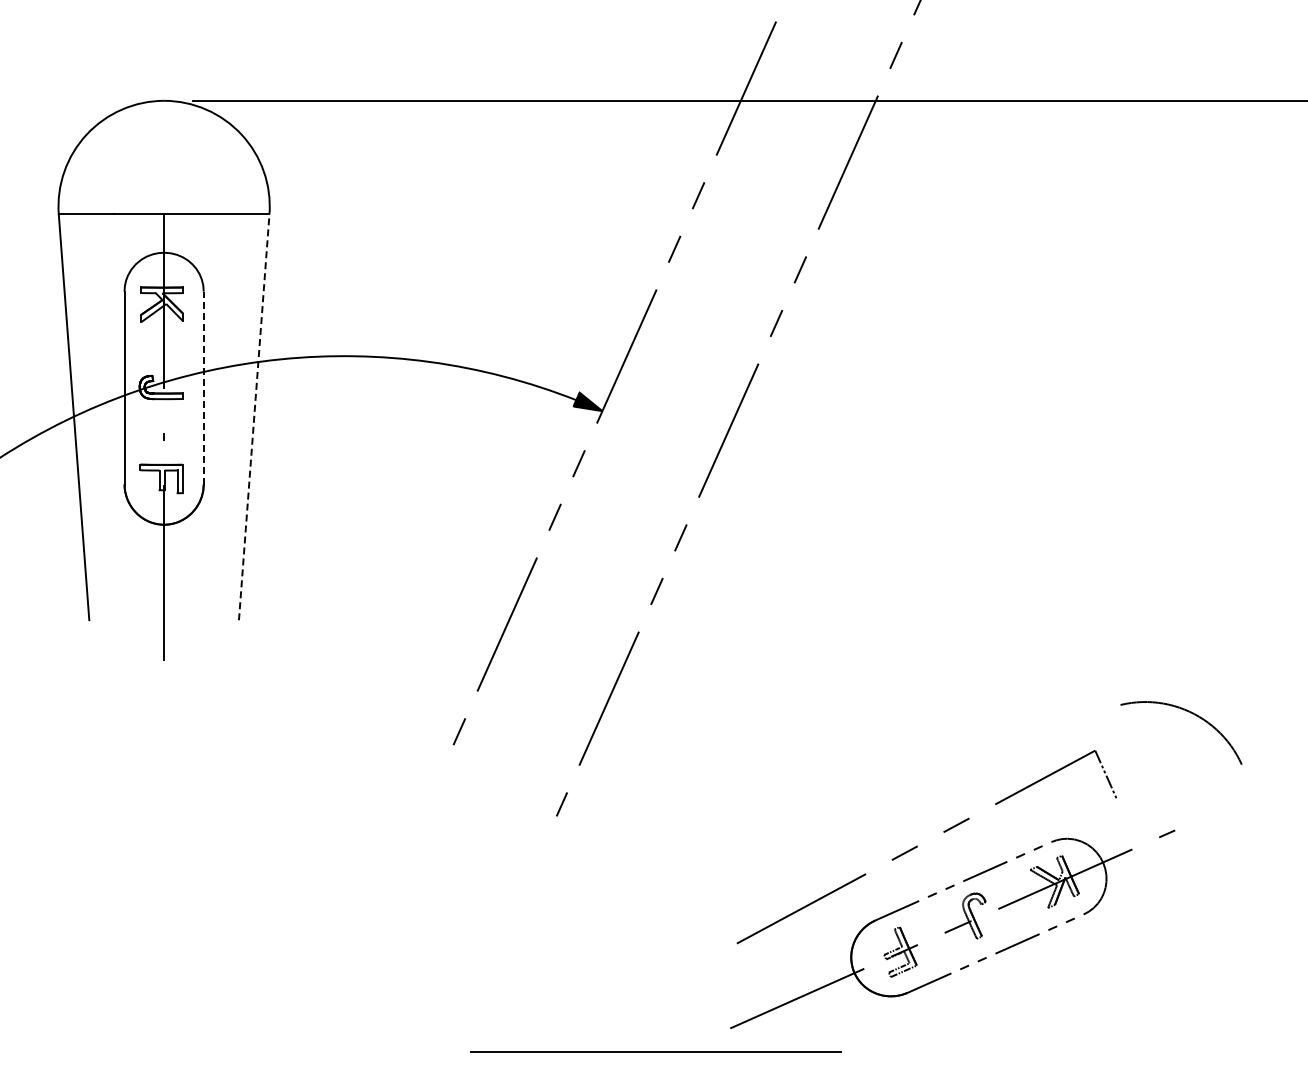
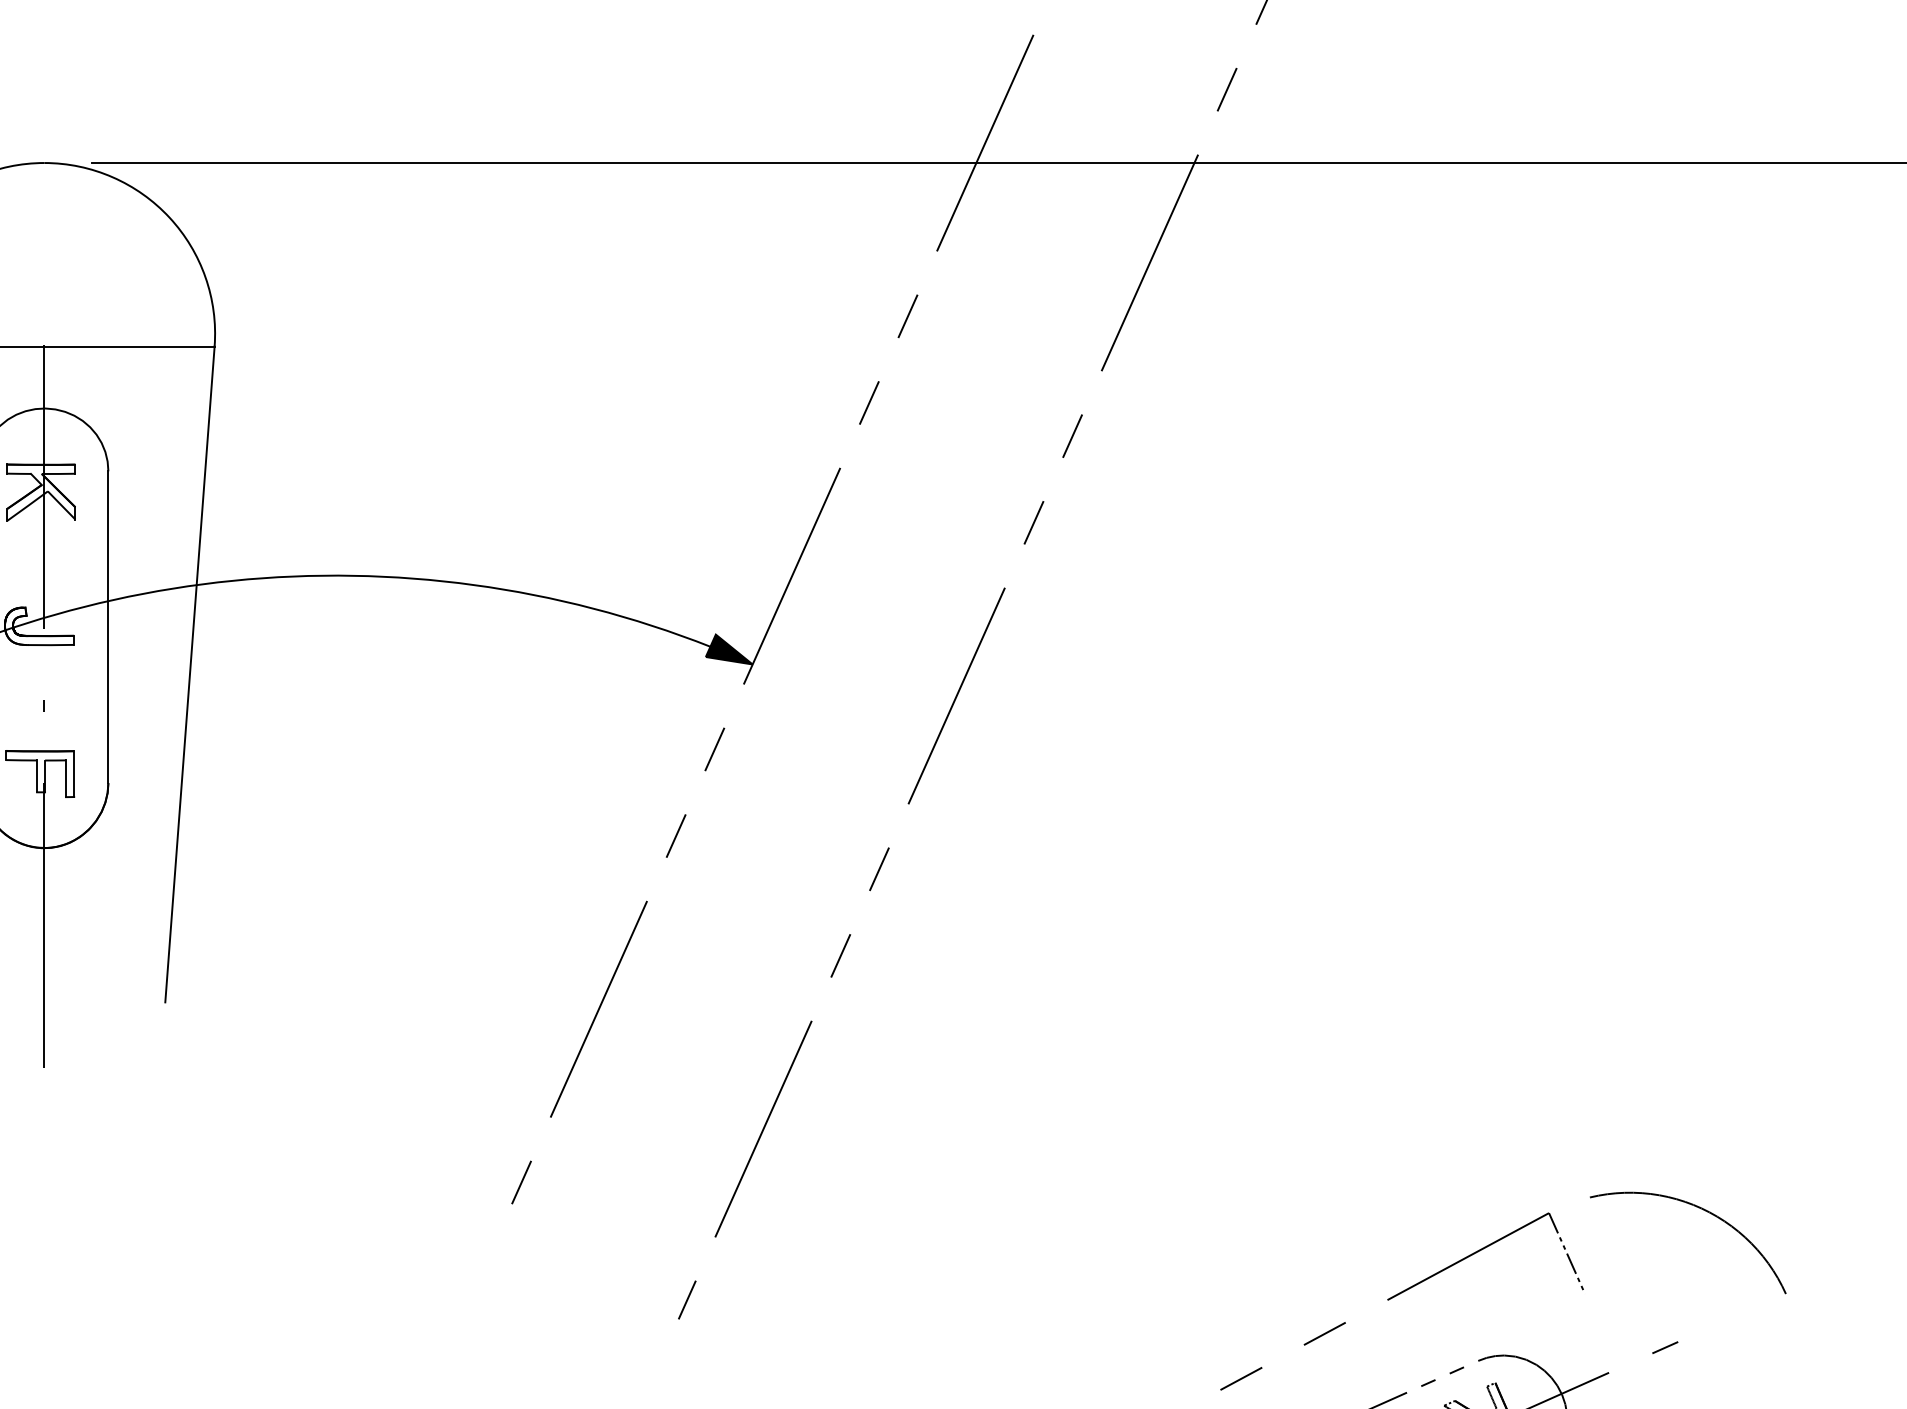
line: (203, 388) -> (107, 627), dashed -> solid
line: (254, 416) -> (190, 673), dashed -> solid
arc: (1190, 713) -> (1702, 1211), moved

